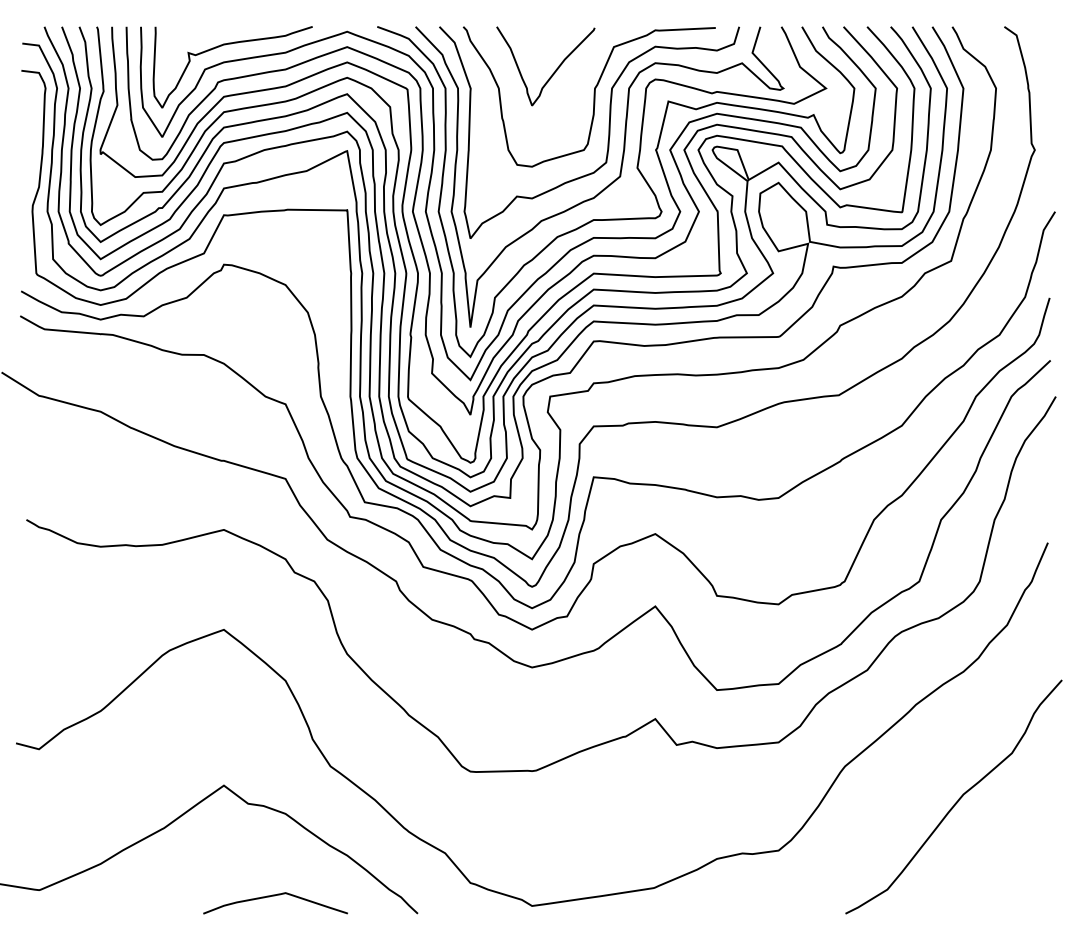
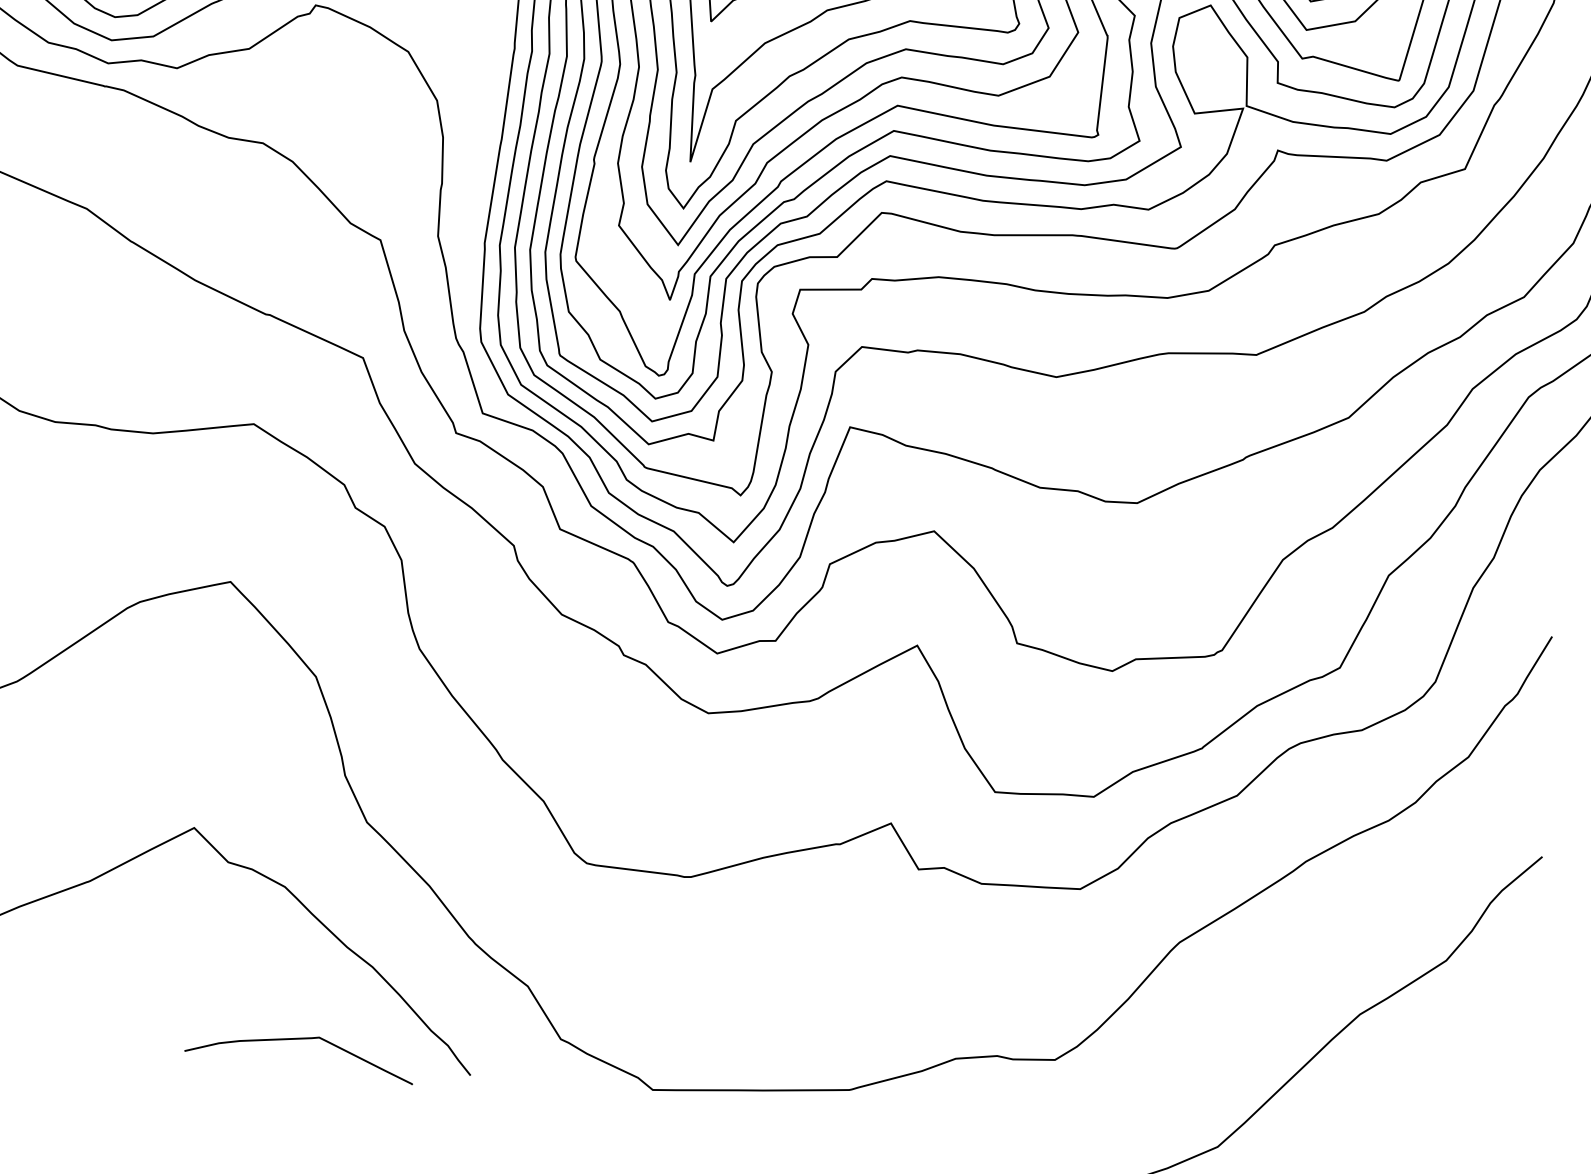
curve: (275, 896) -> (302, 1040), moved

